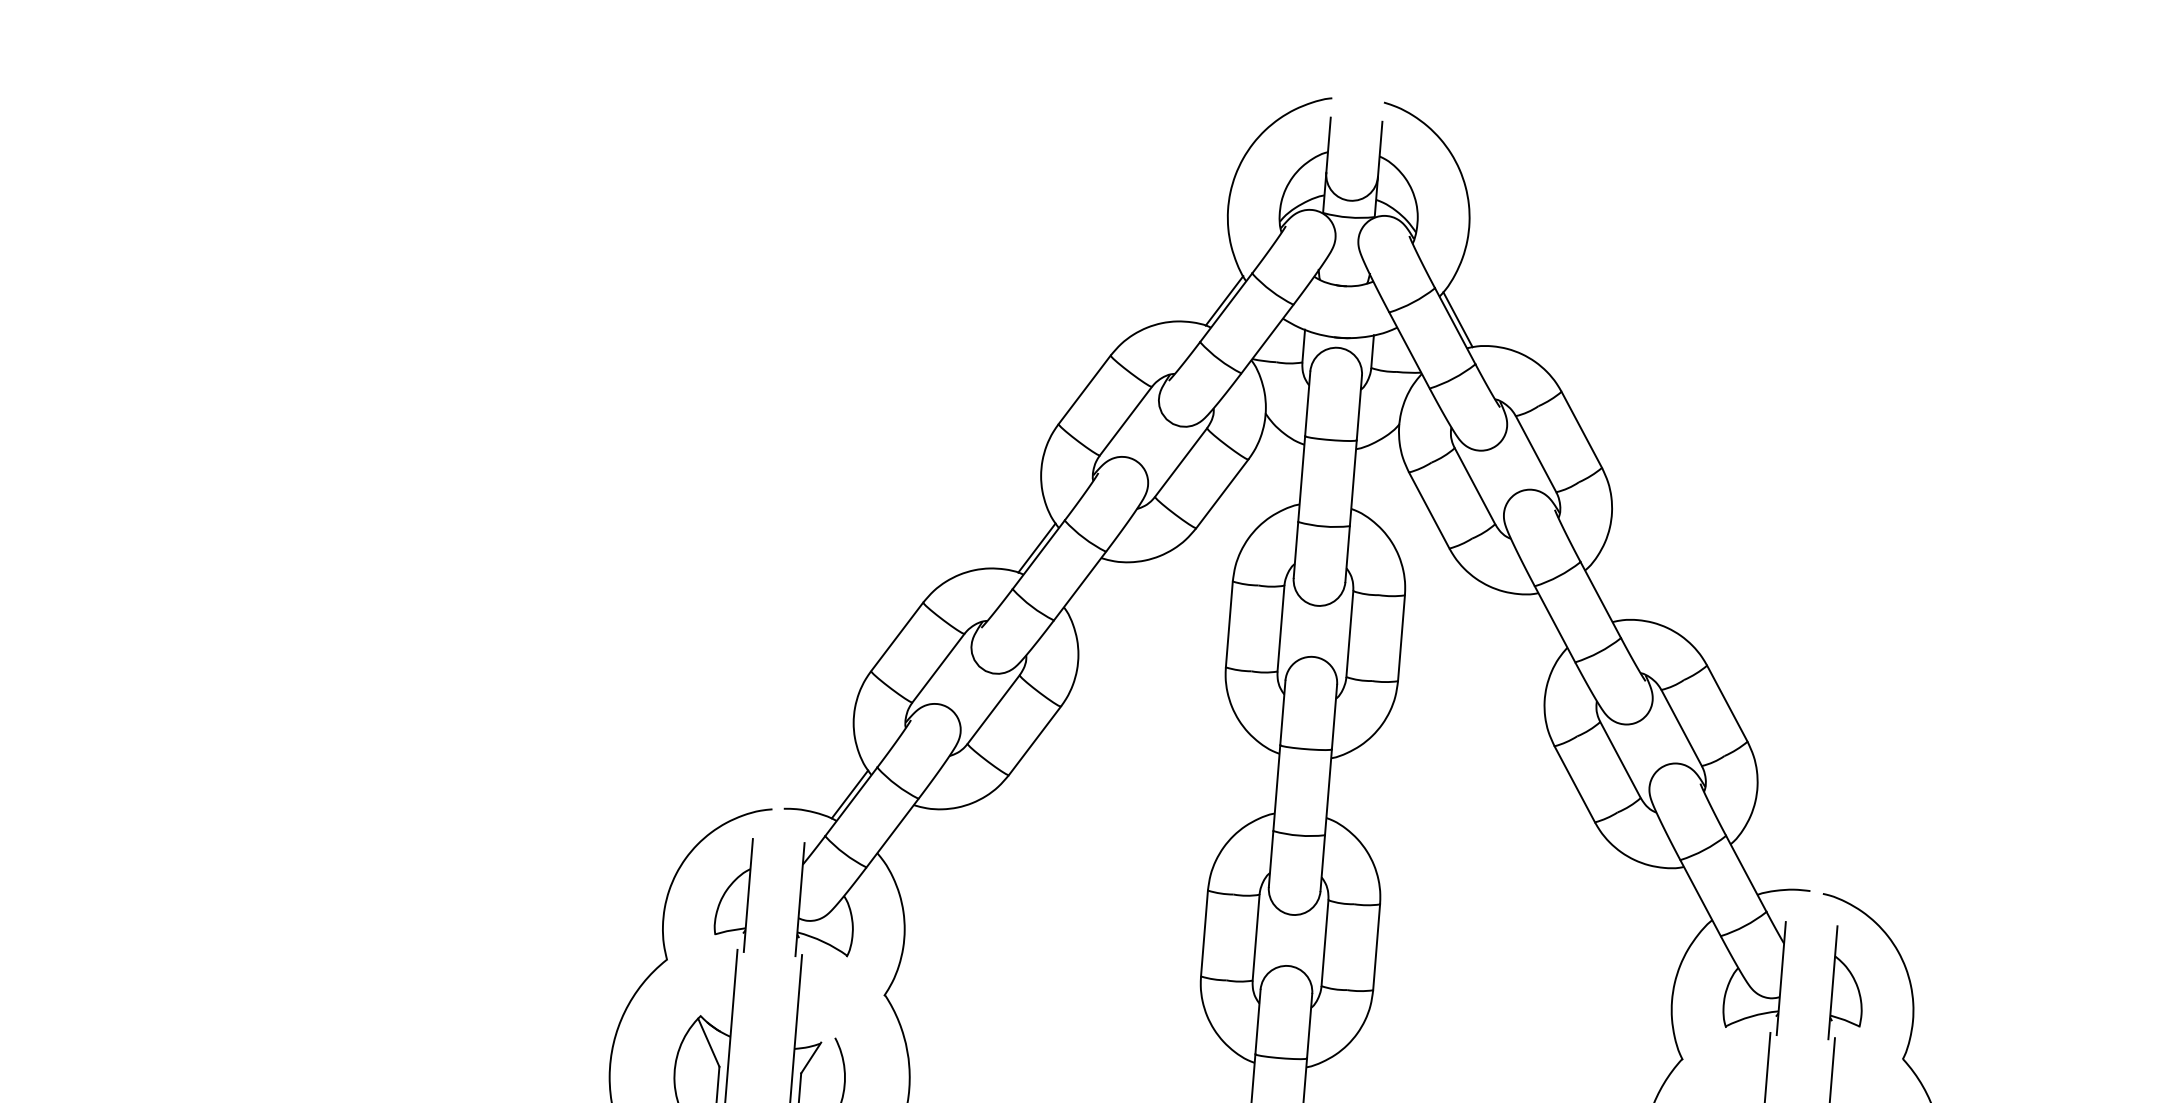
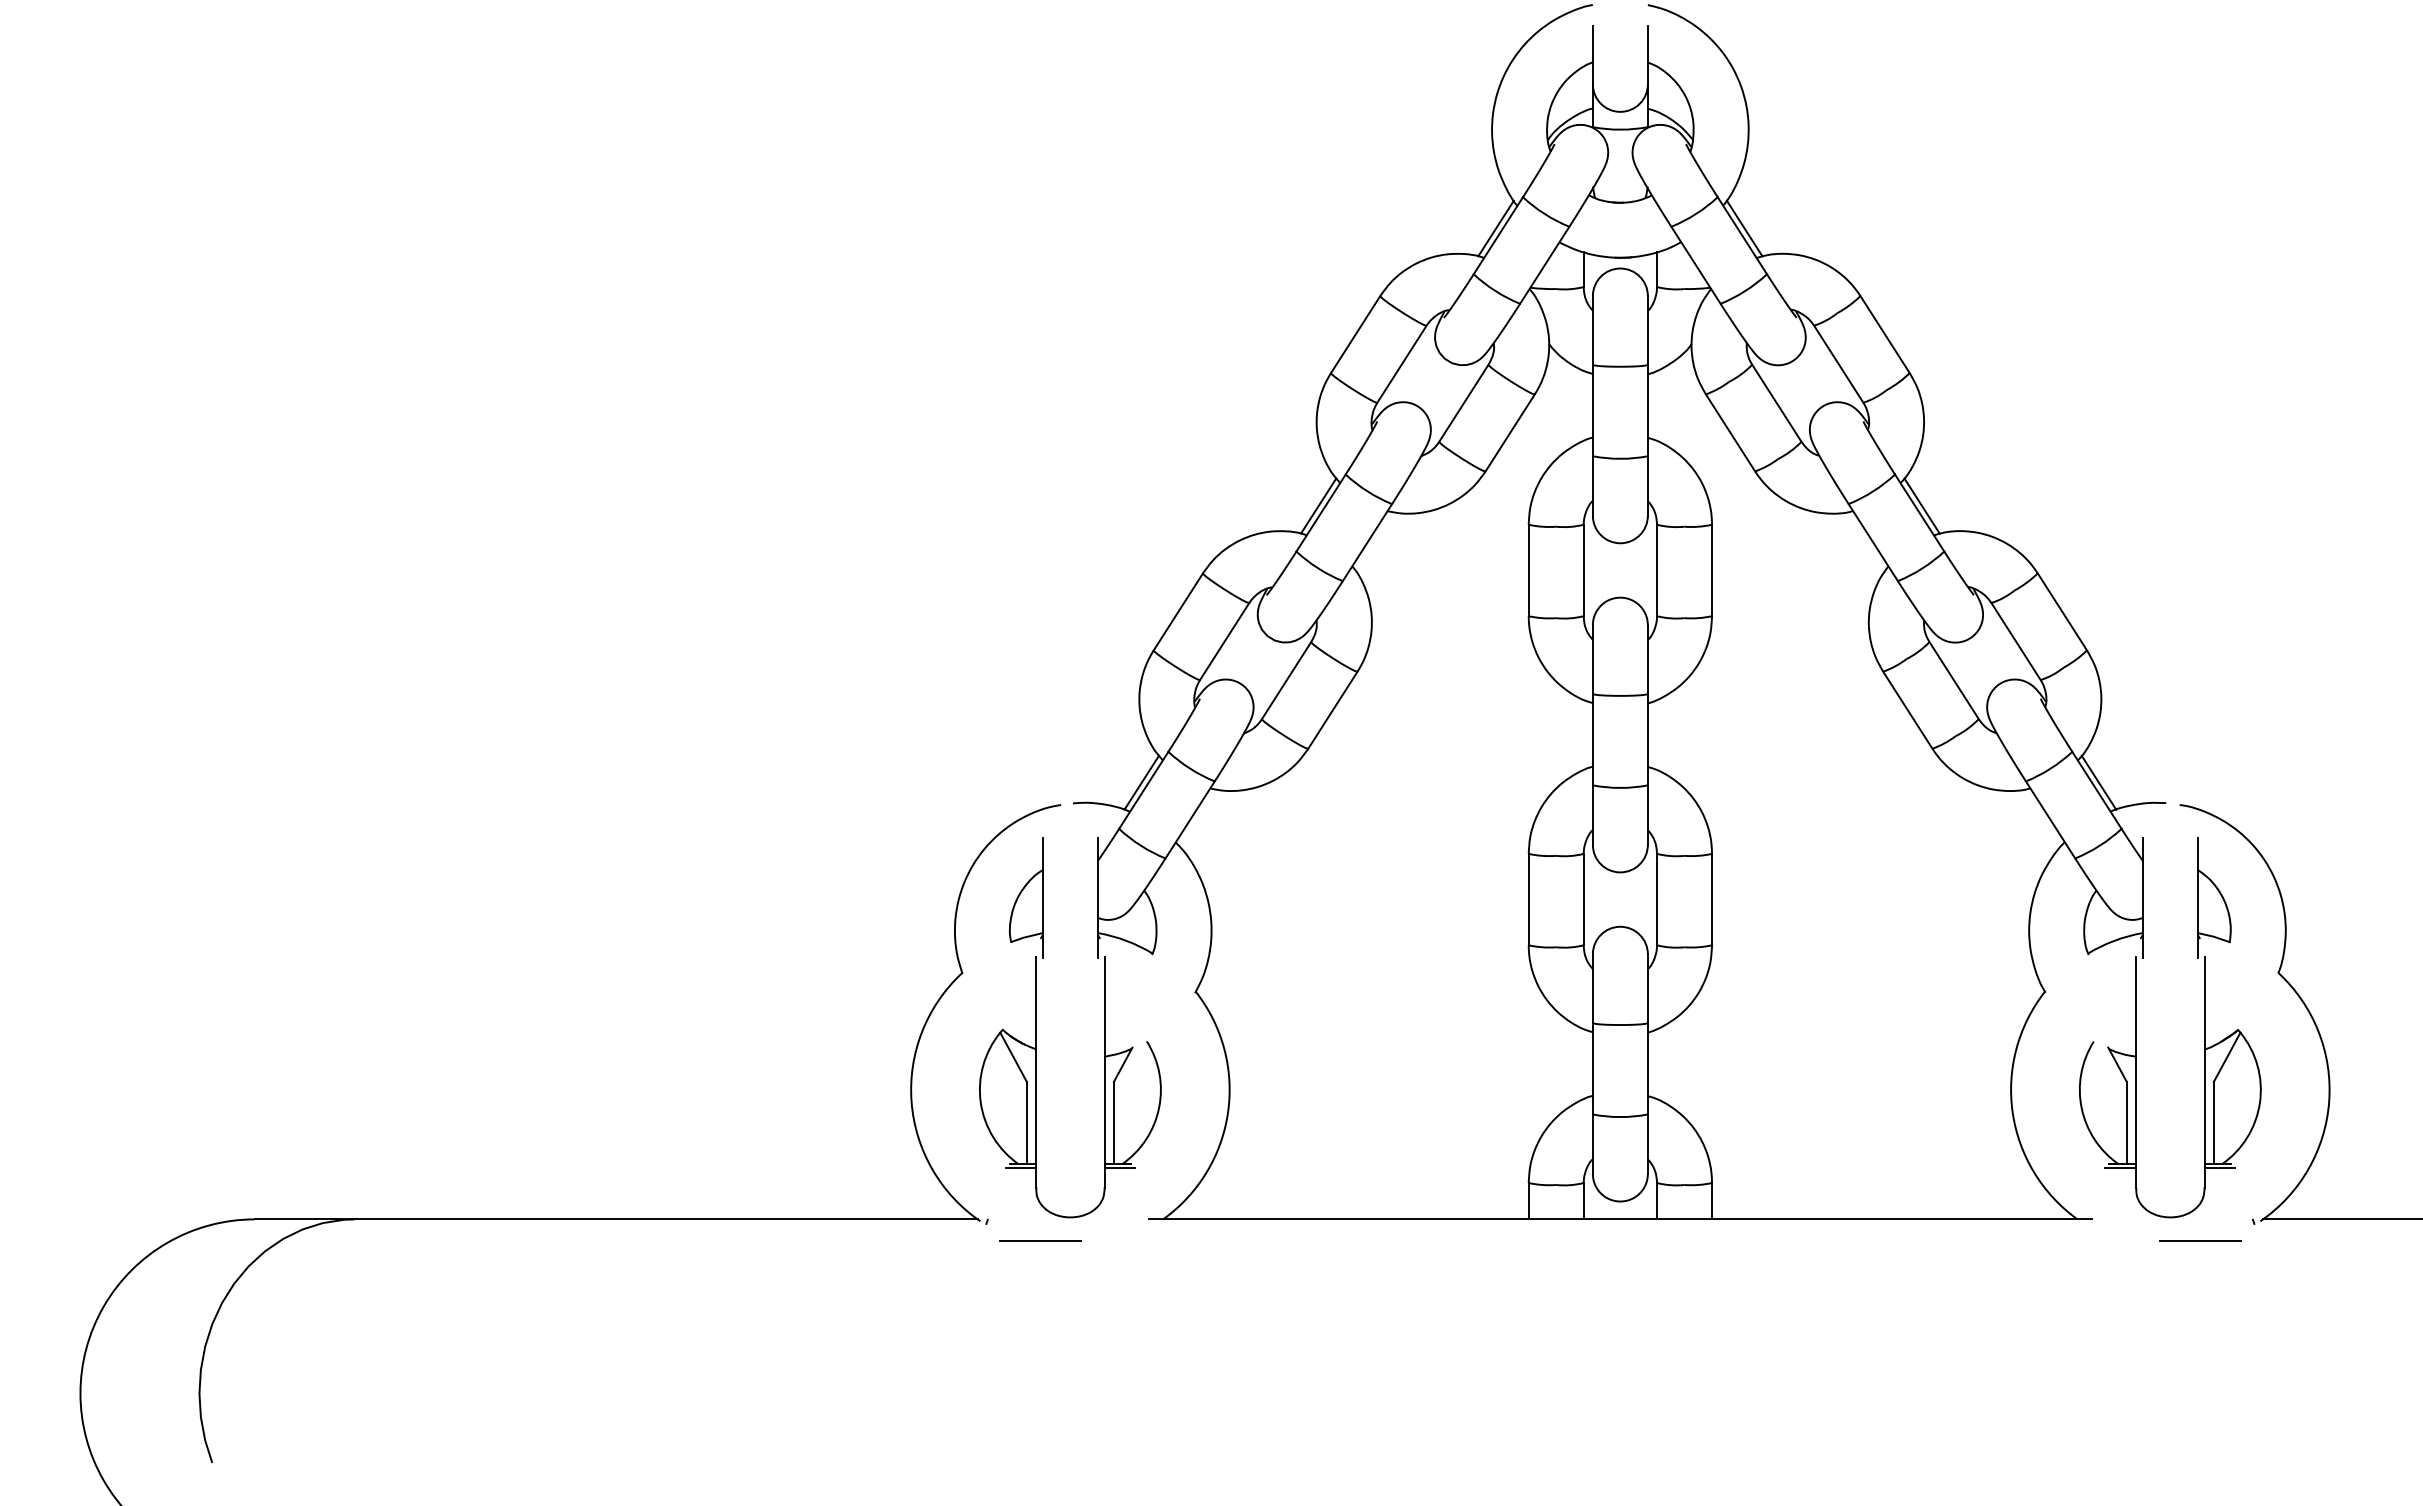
line: (1603, 593) -> (1921, 505), added
line: (1748, 866) -> (2098, 782), added

